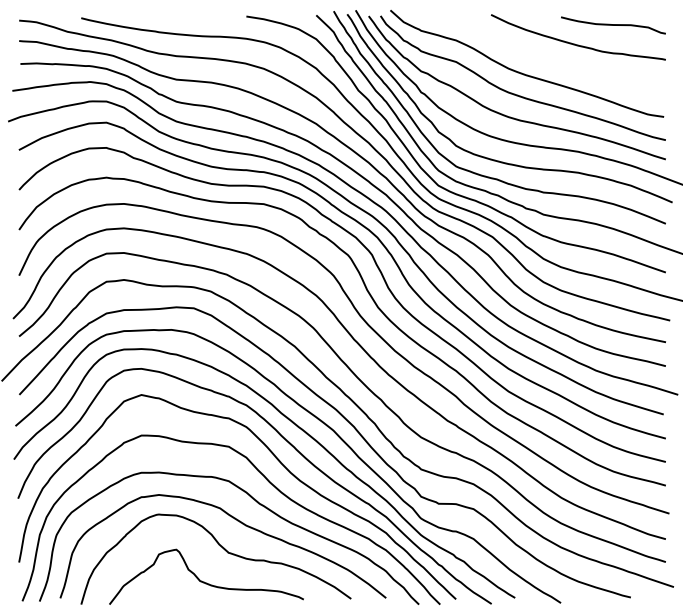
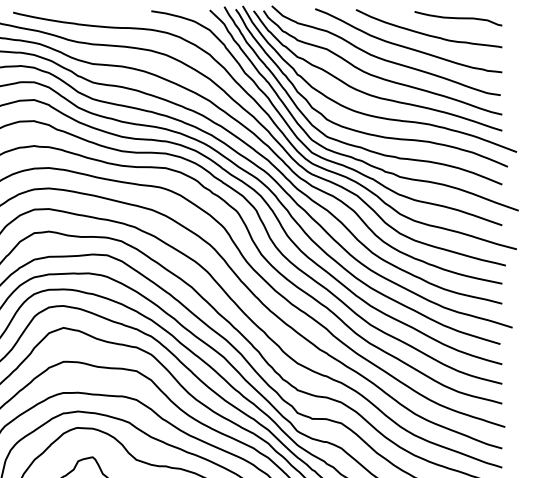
curve: (550, 58) -> (405, 46), added

